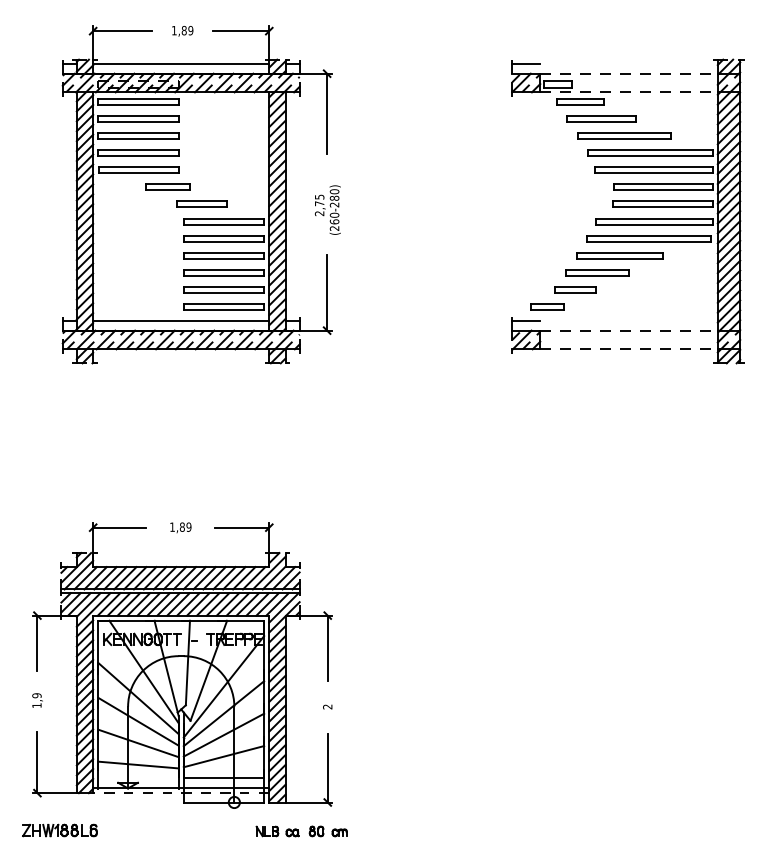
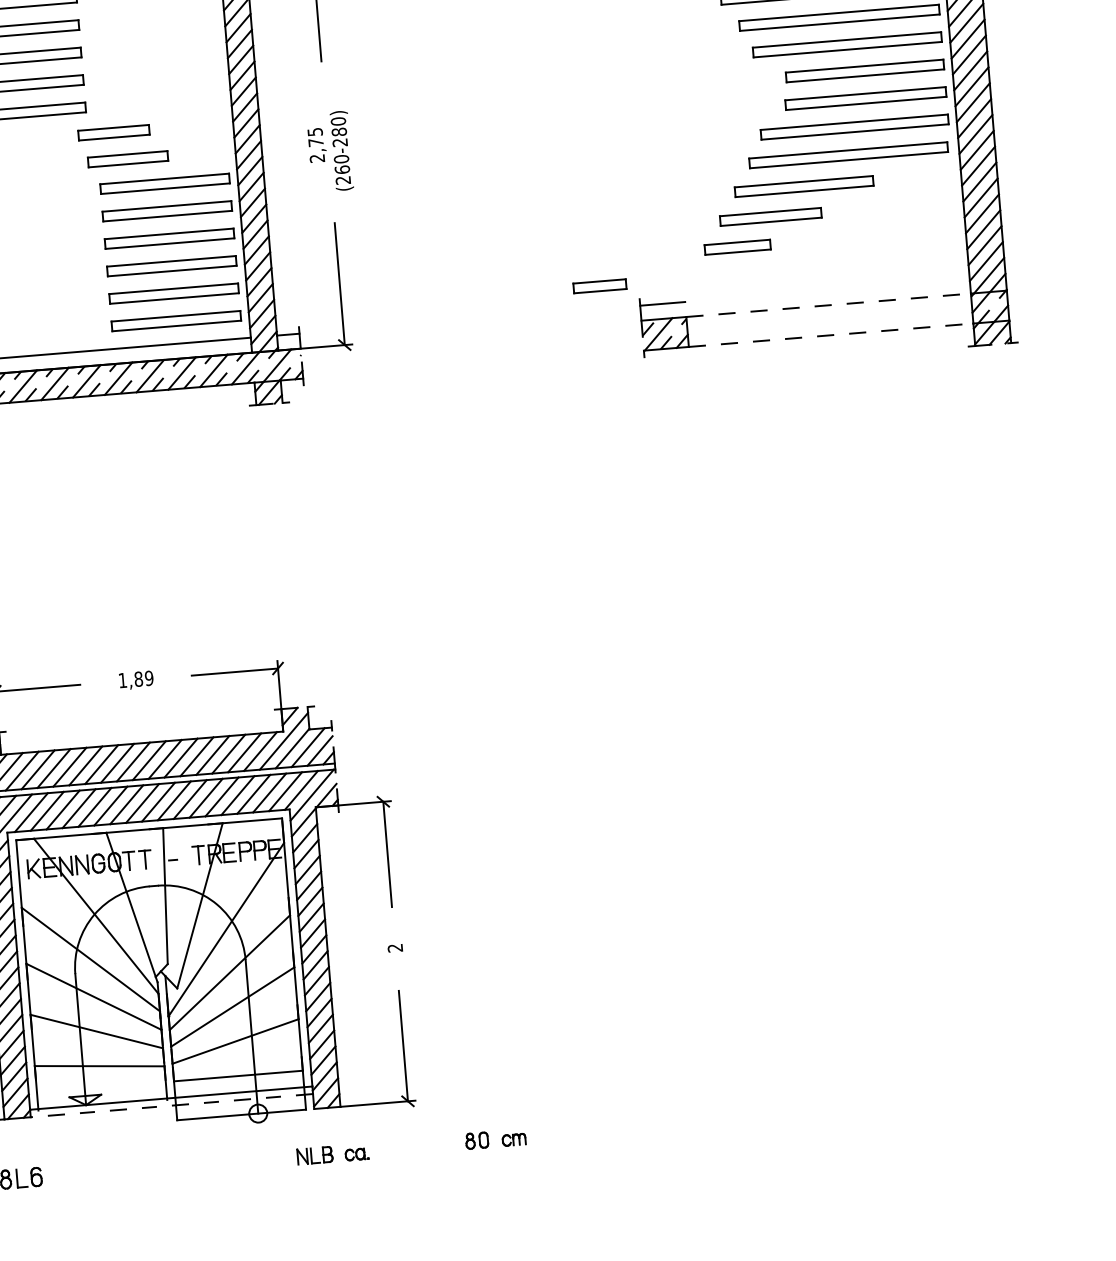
part: (167, 186) -> (113, 131), moved
part: (547, 306) -> (600, 285), moved
part: (327, 831) -> (494, 1139), moved

